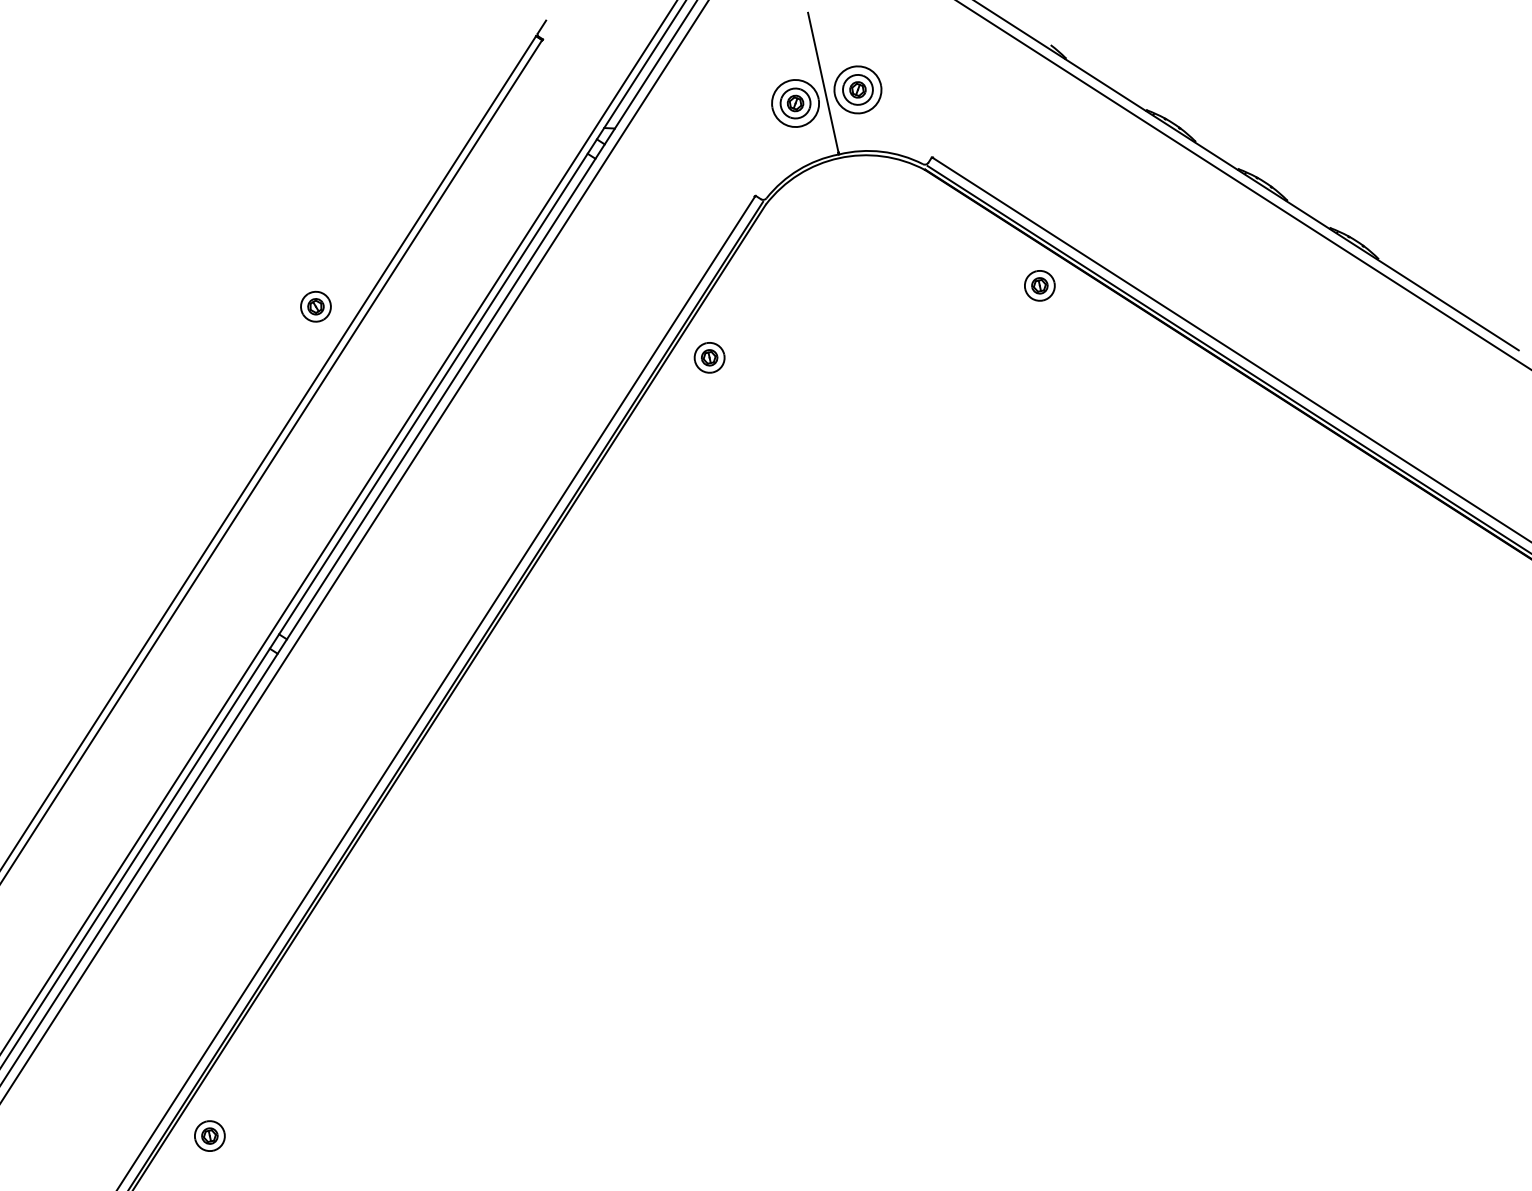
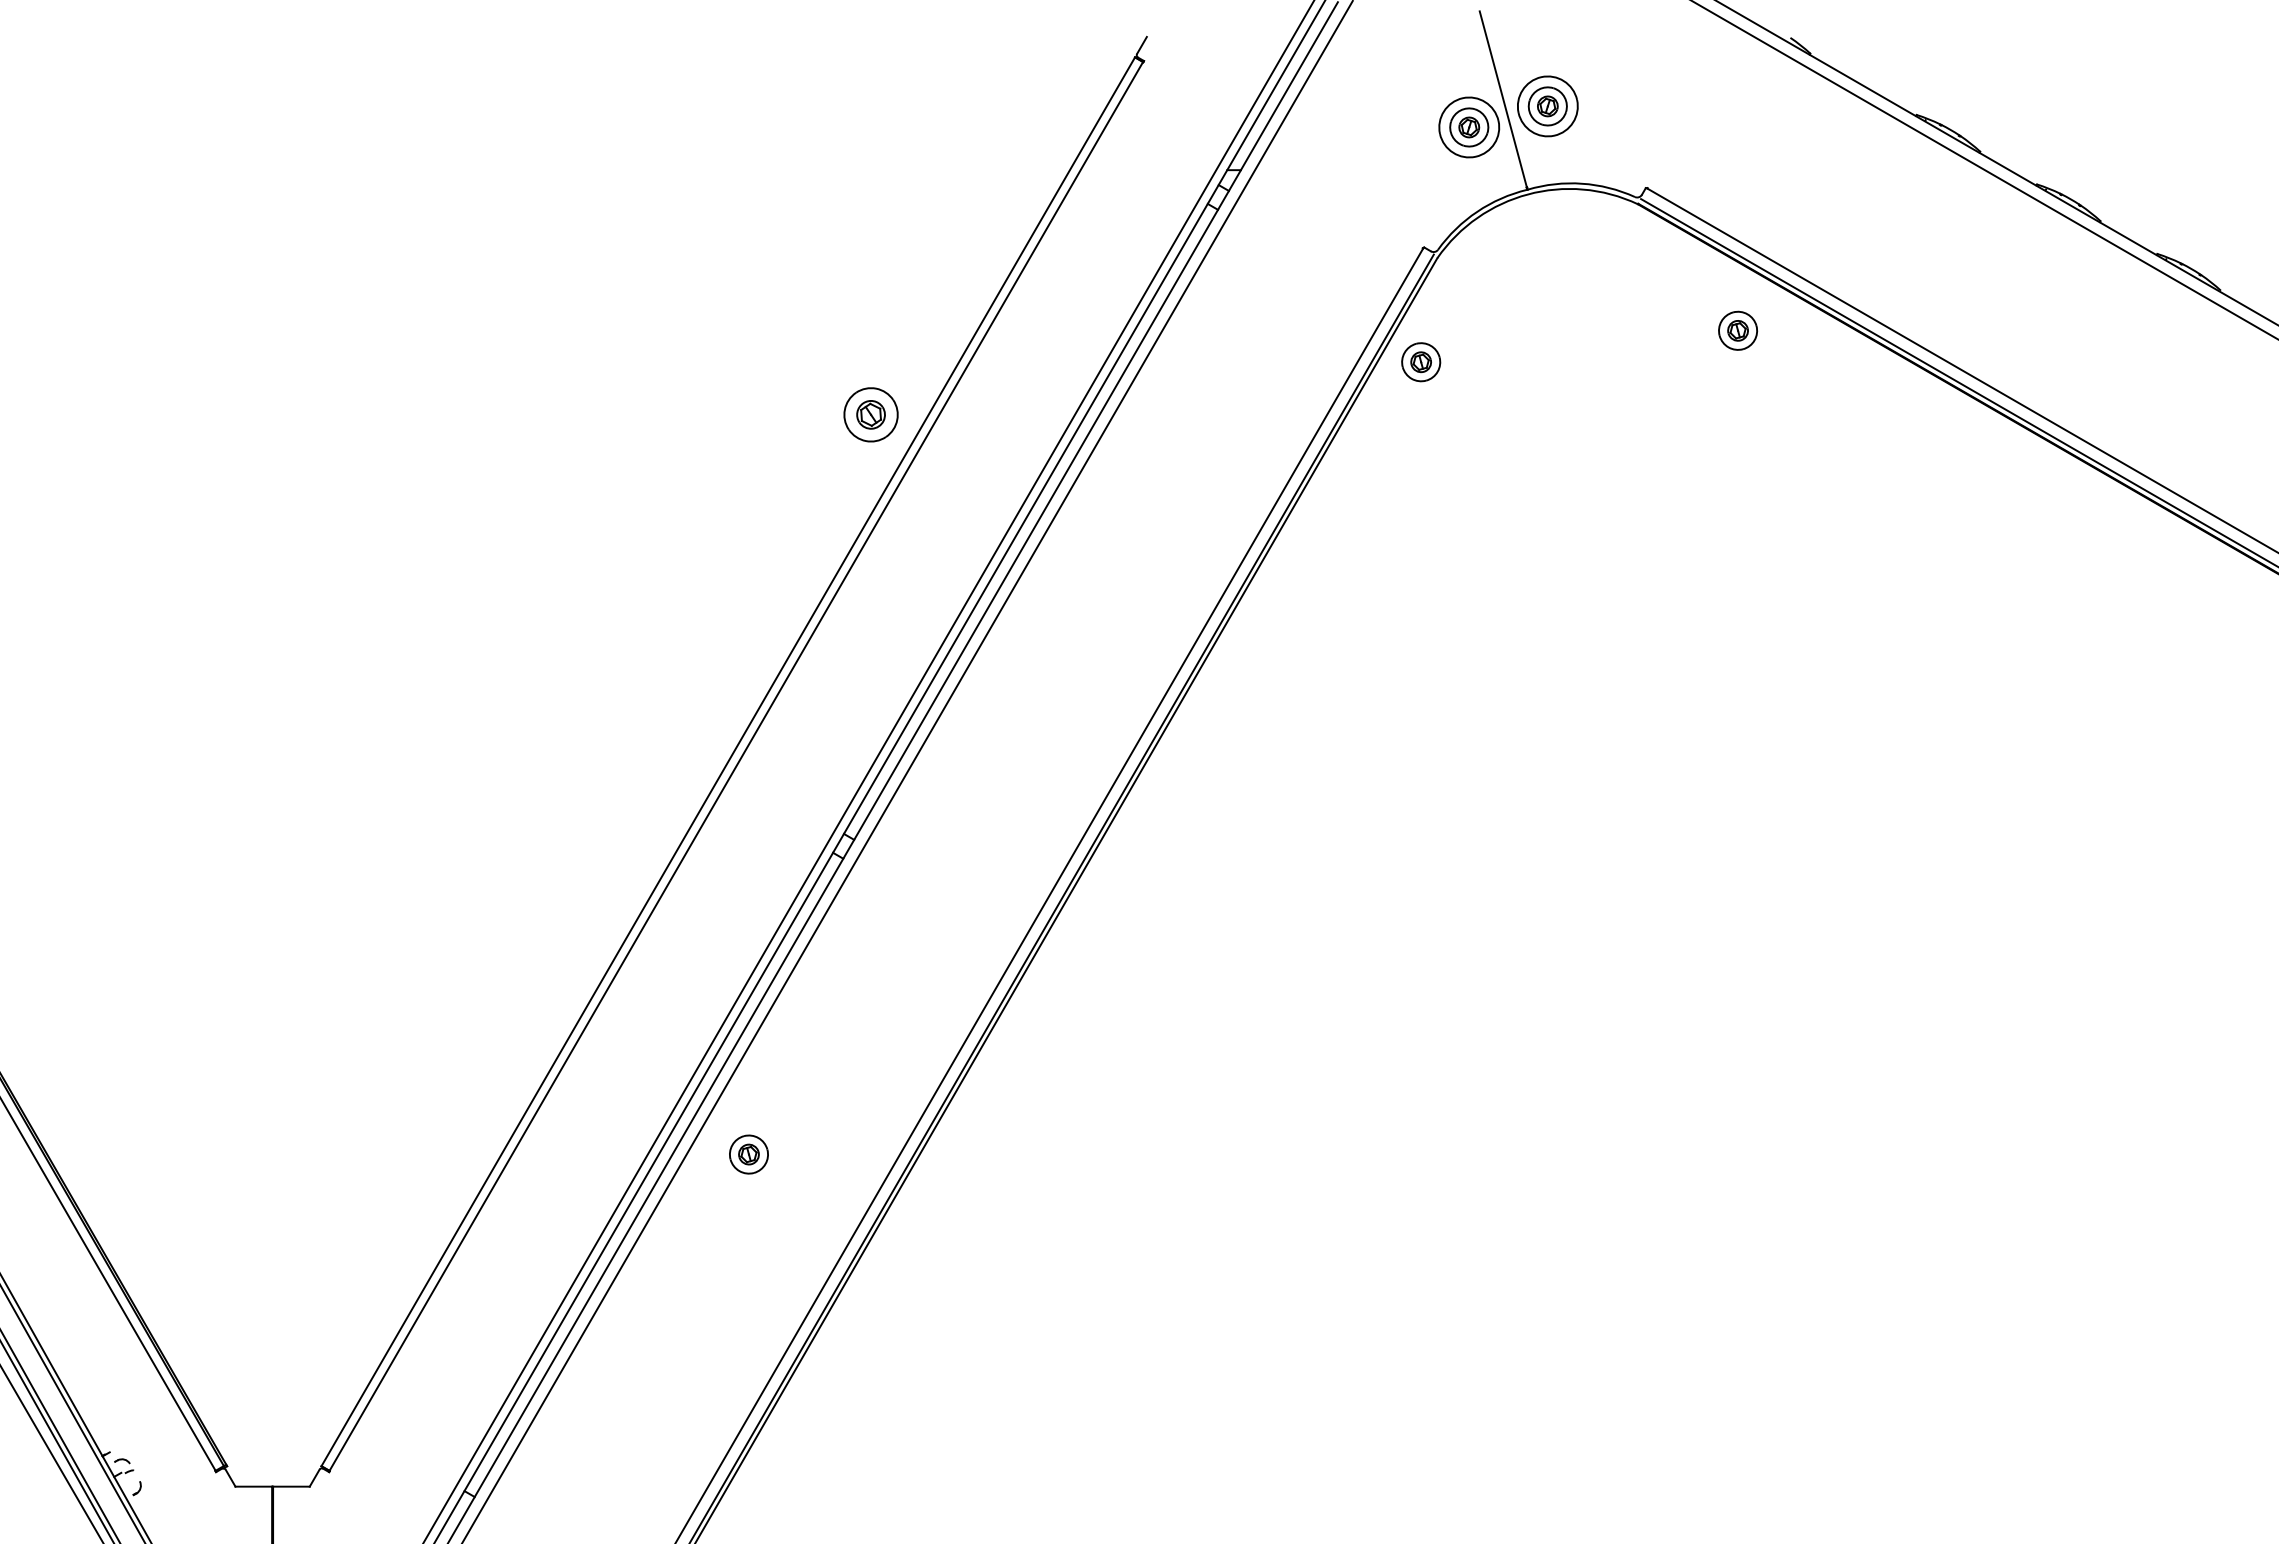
part: (1040, 285) -> (1738, 330), moved
part: (316, 306) -> (871, 414), size x1.4
part: (709, 358) -> (1421, 362), moved
part: (209, 1136) -> (748, 1154), moved

